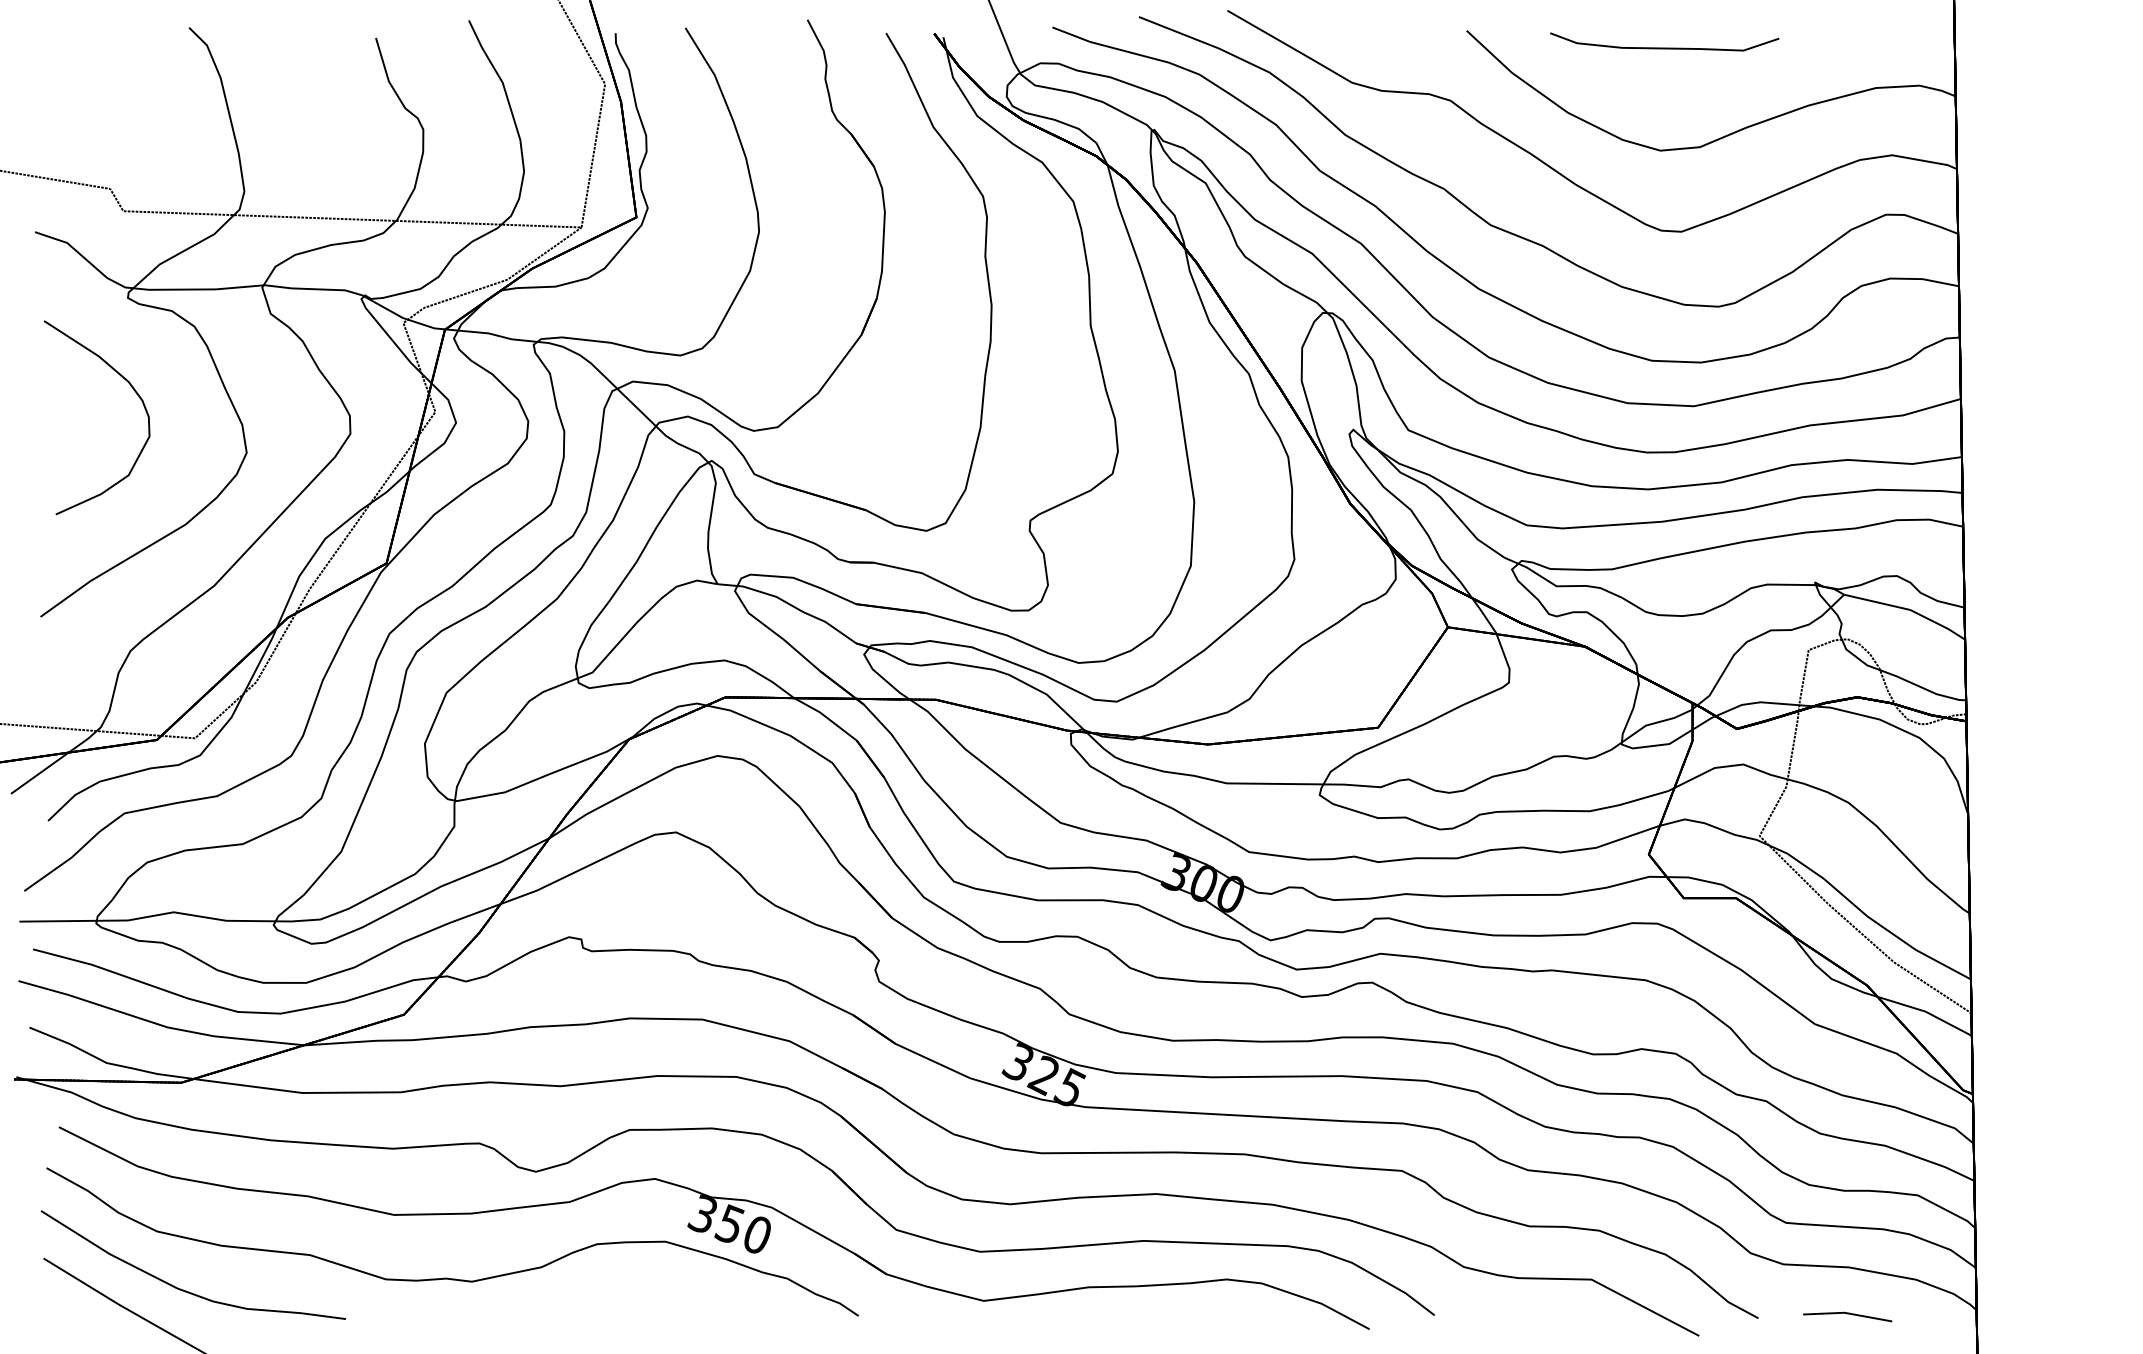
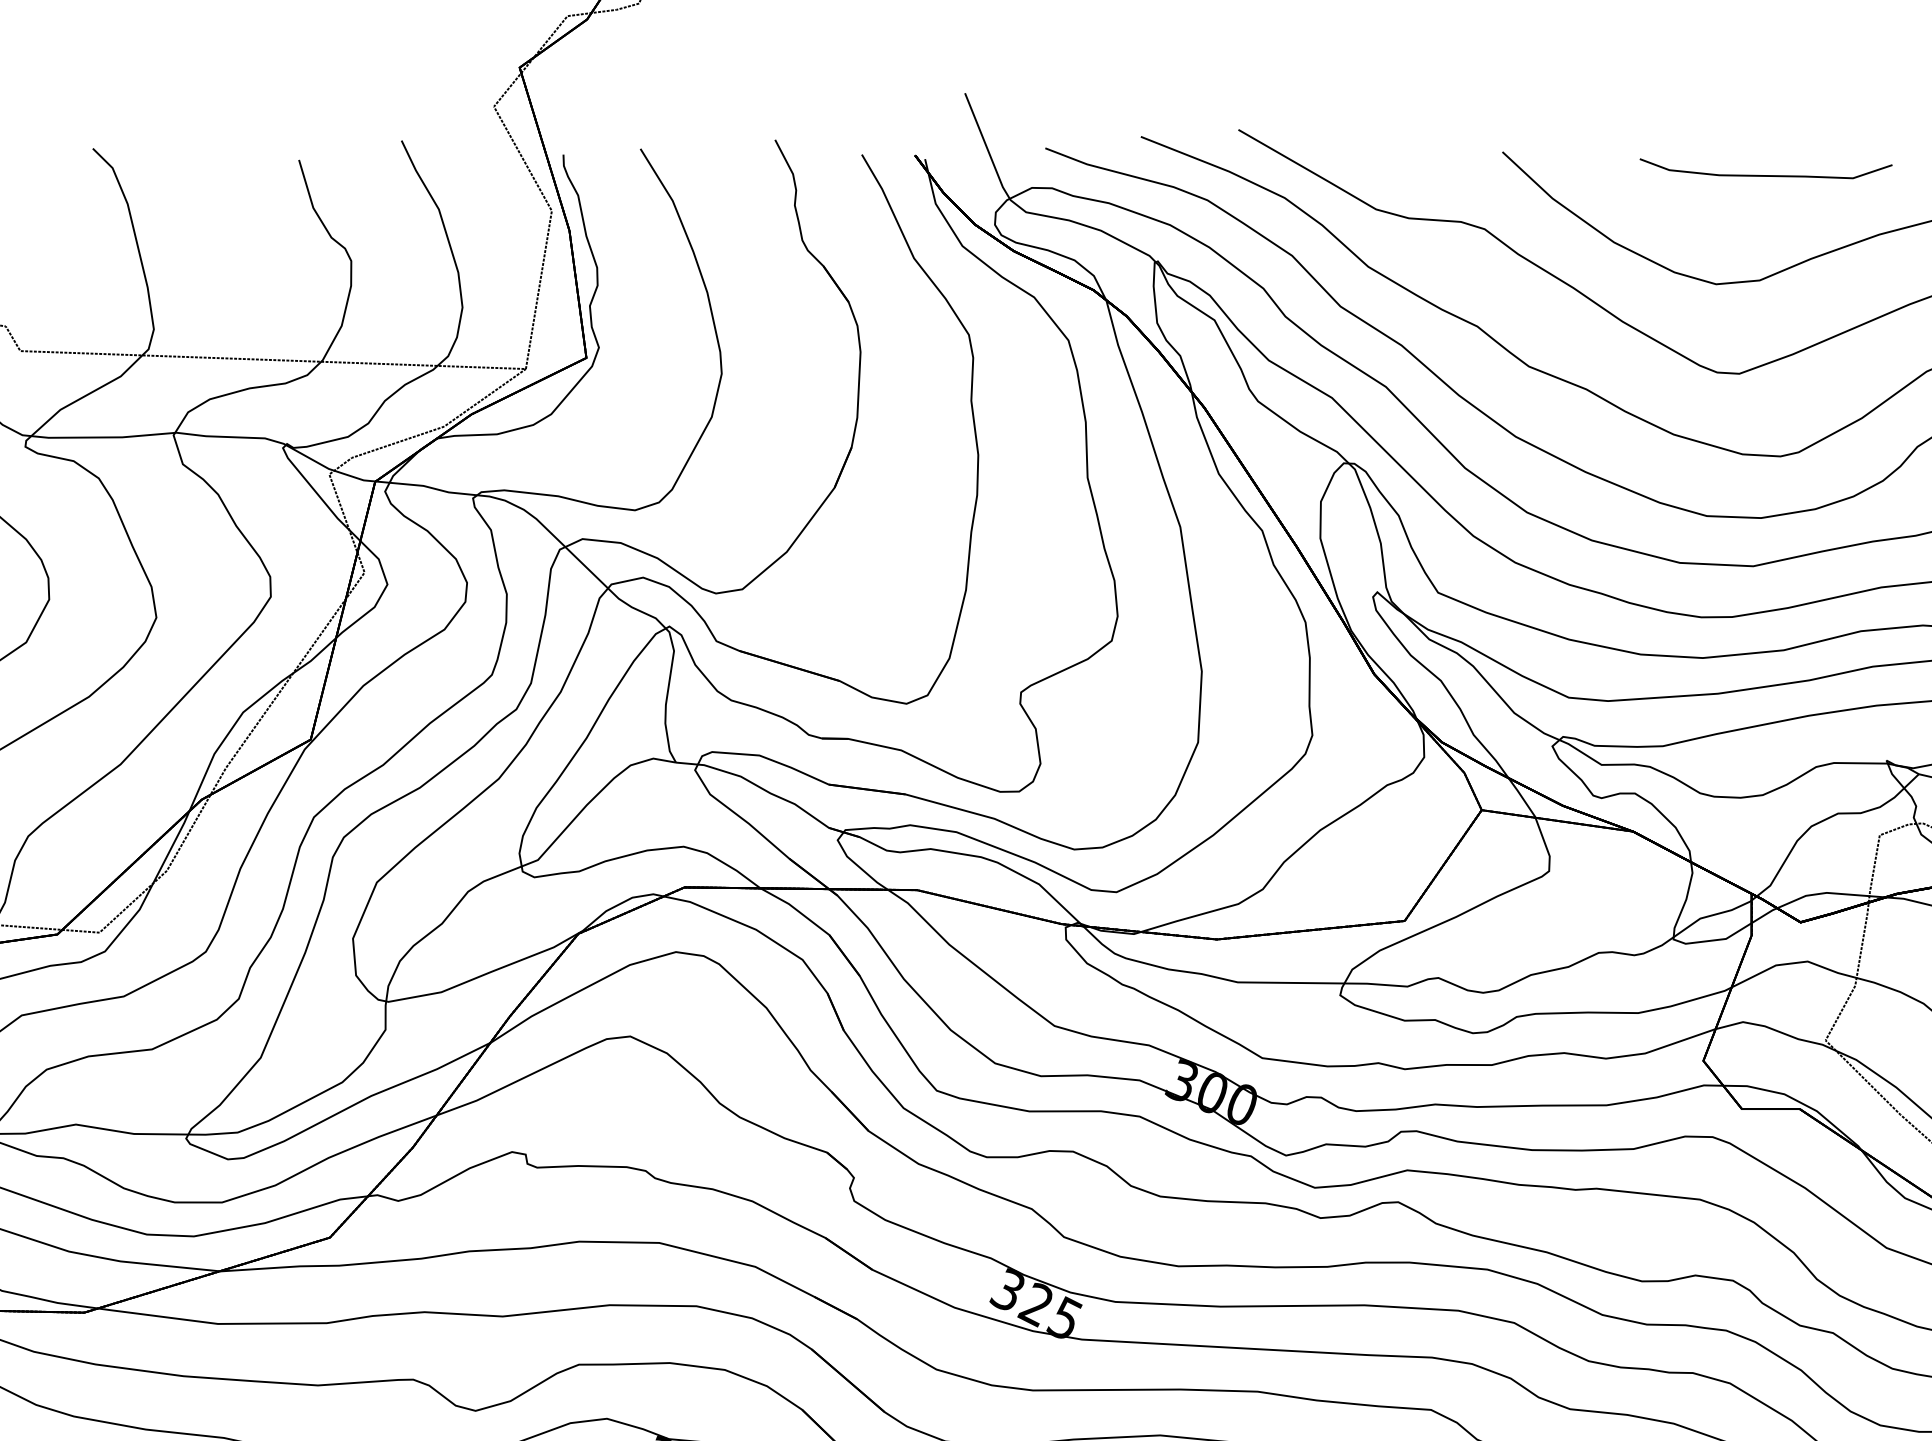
curve: (1664, 47) -> (1765, 174), moved

